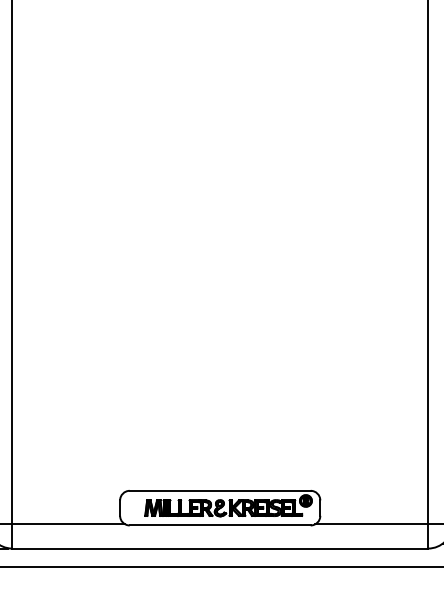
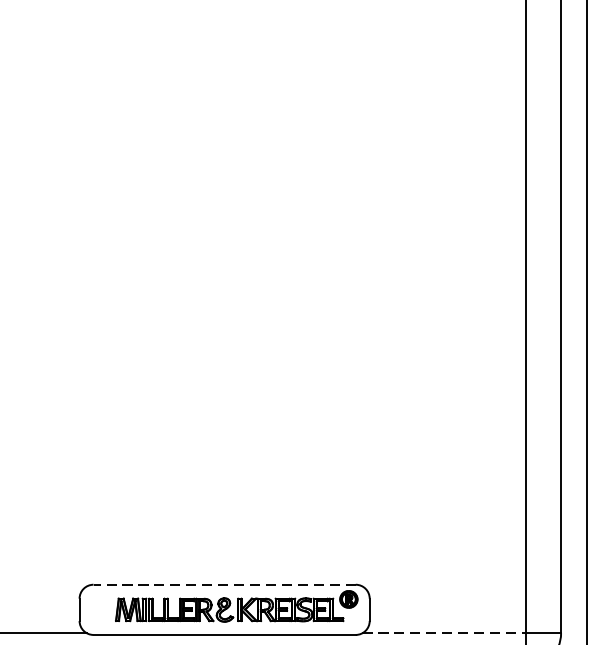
line: (219, 490) -> (223, 584), solid -> dashed
line: (372, 524) -> (445, 633), solid -> dashed

